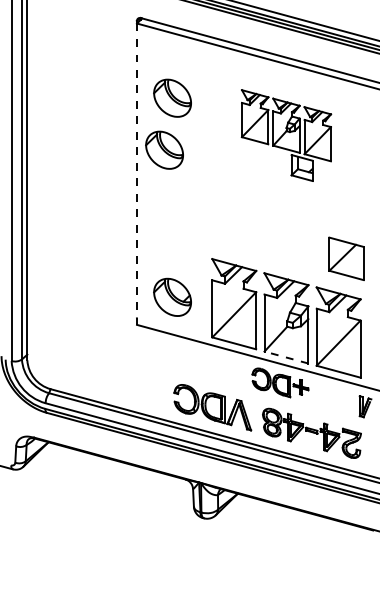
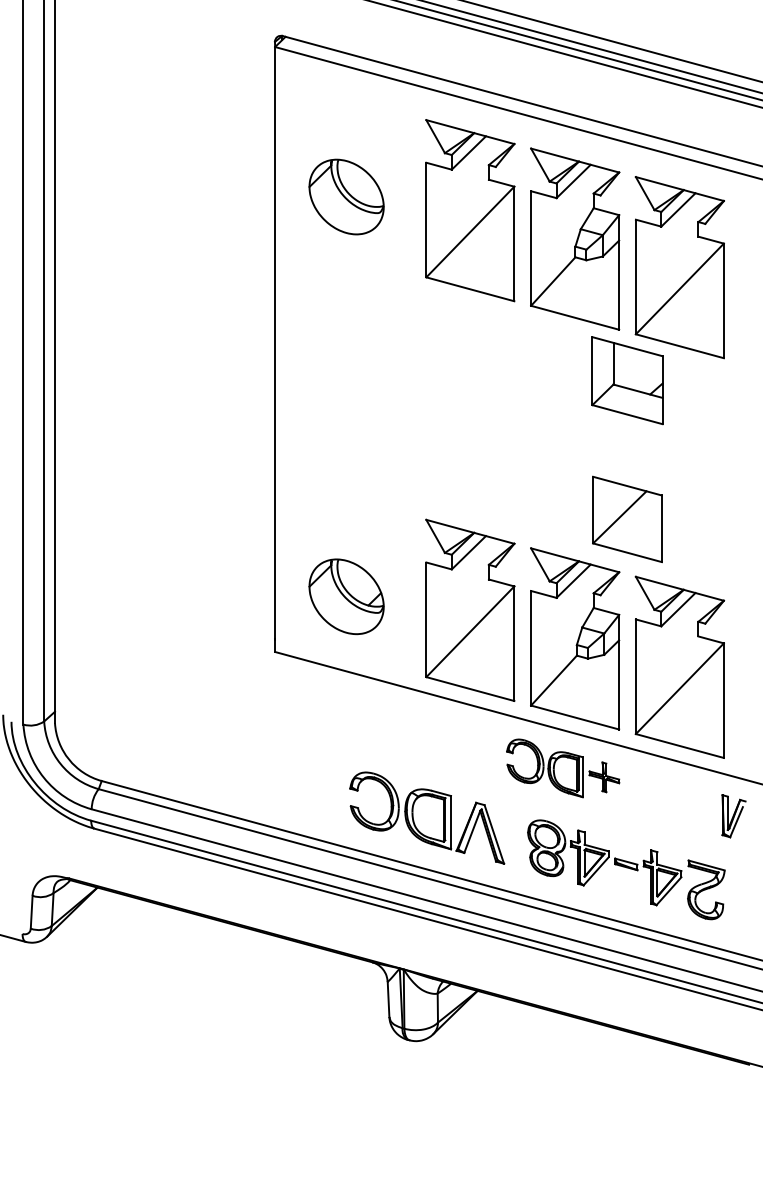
part: (286, 135) -> (575, 271), size x1.67
part: (164, 149) -> (330, 299), removed
line: (137, 174) -> (276, 350), dashed -> solid
part: (346, 258) -> (627, 518), moved
line: (286, 357) -> (575, 717), dashed -> solid

